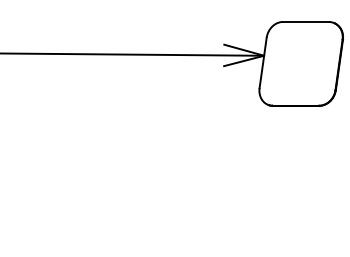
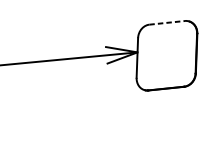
line: (306, 21) -> (167, 22), solid -> dashed

